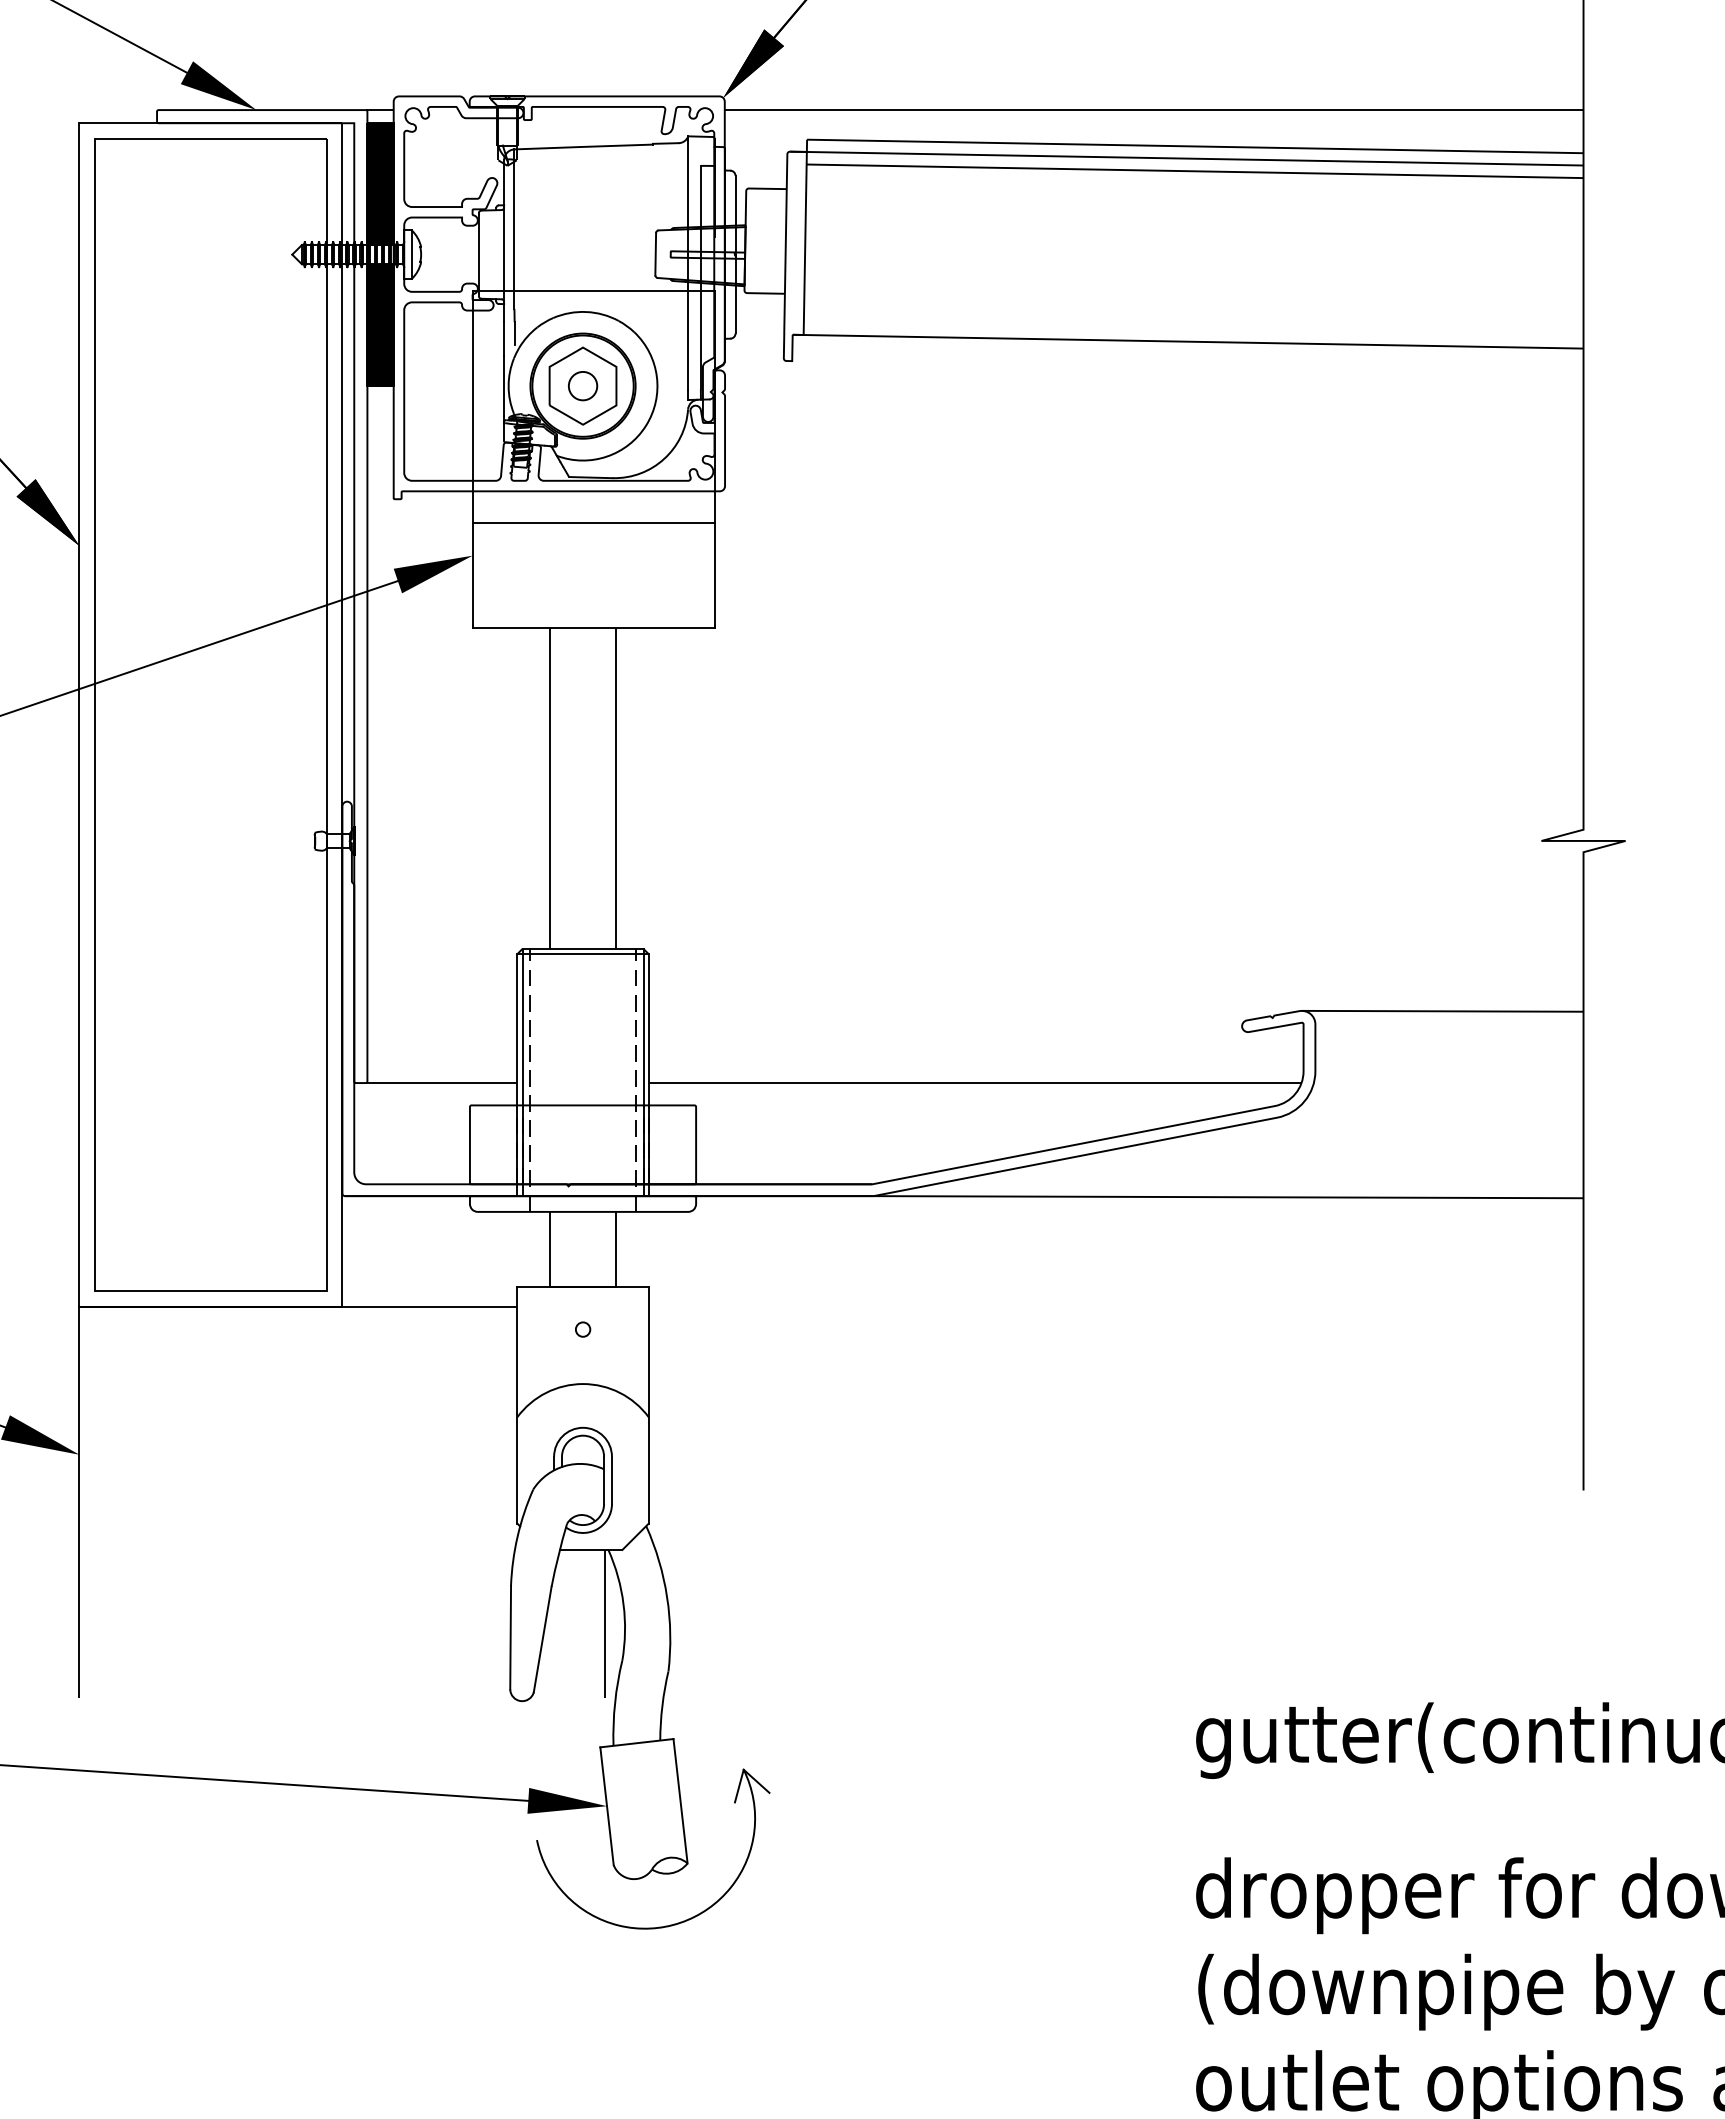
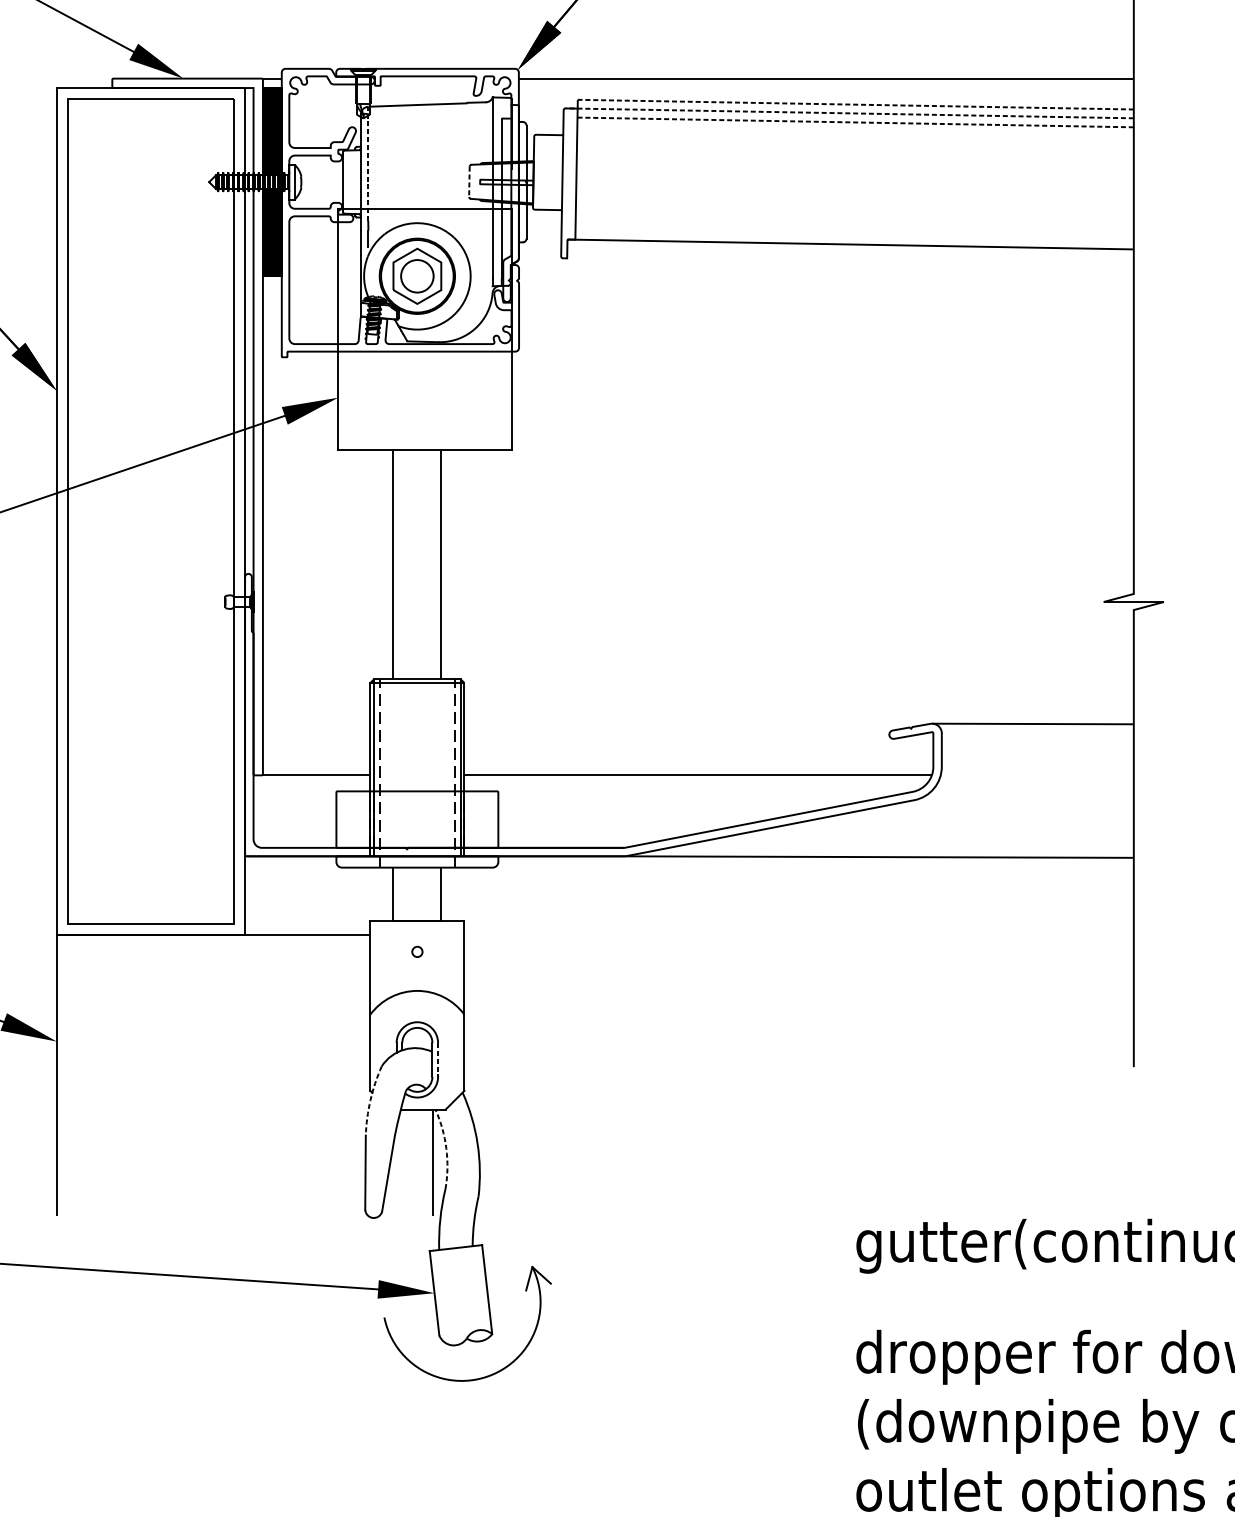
line: (1194, 146) -> (855, 104), solid -> dashed
line: (1186, 158) -> (849, 113), solid -> dashed
line: (1194, 171) -> (855, 122), solid -> dashed
line: (514, 229) -> (368, 164), solid -> dashed
line: (655, 254) -> (469, 182), solid -> dashed
circle: (582, 385) -> (416, 275), size x1.6
line: (593, 522) -> (424, 373), removed
line: (611, 1480) -> (437, 1059), solid -> dashed
arc: (517, 1536) -> (370, 1100), solid -> dashed
arc: (623, 1604) -> (446, 1148), solid -> dashed

